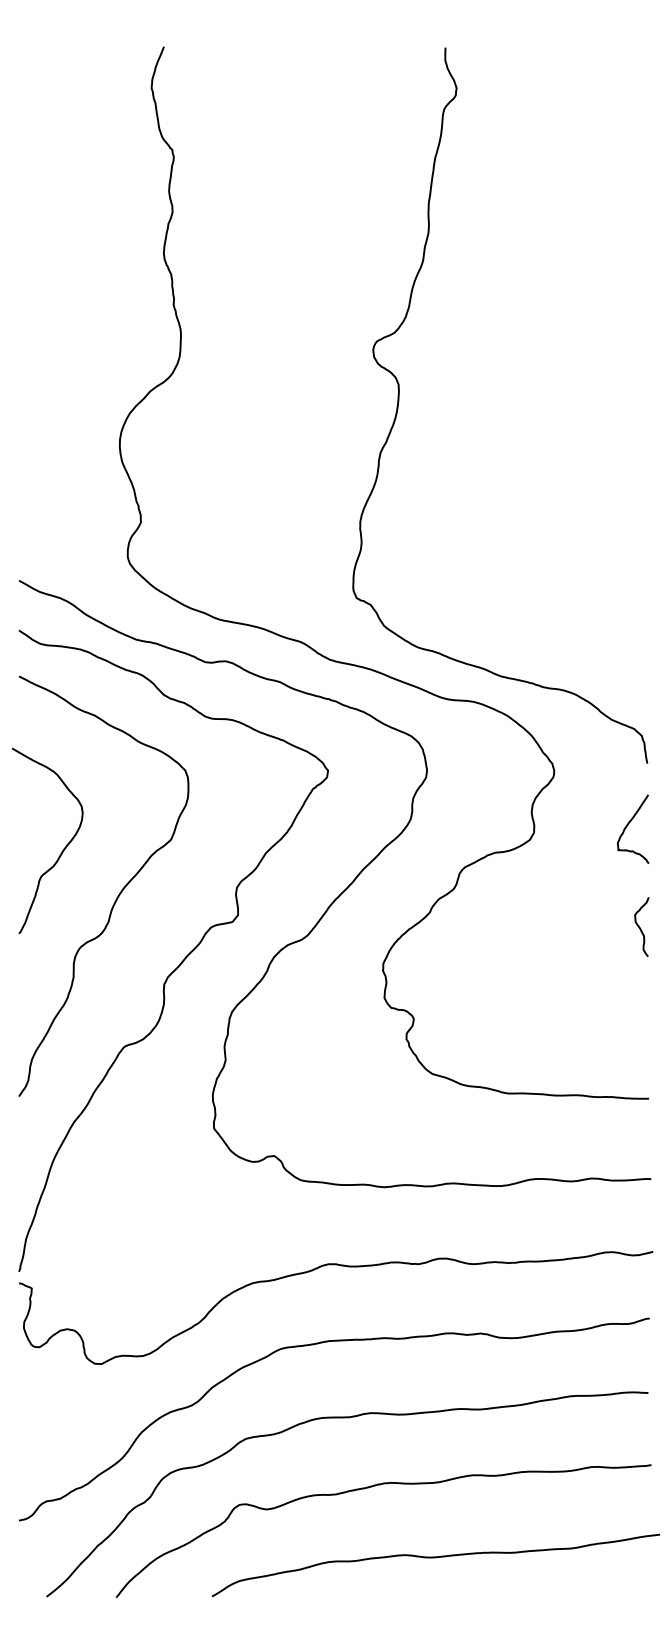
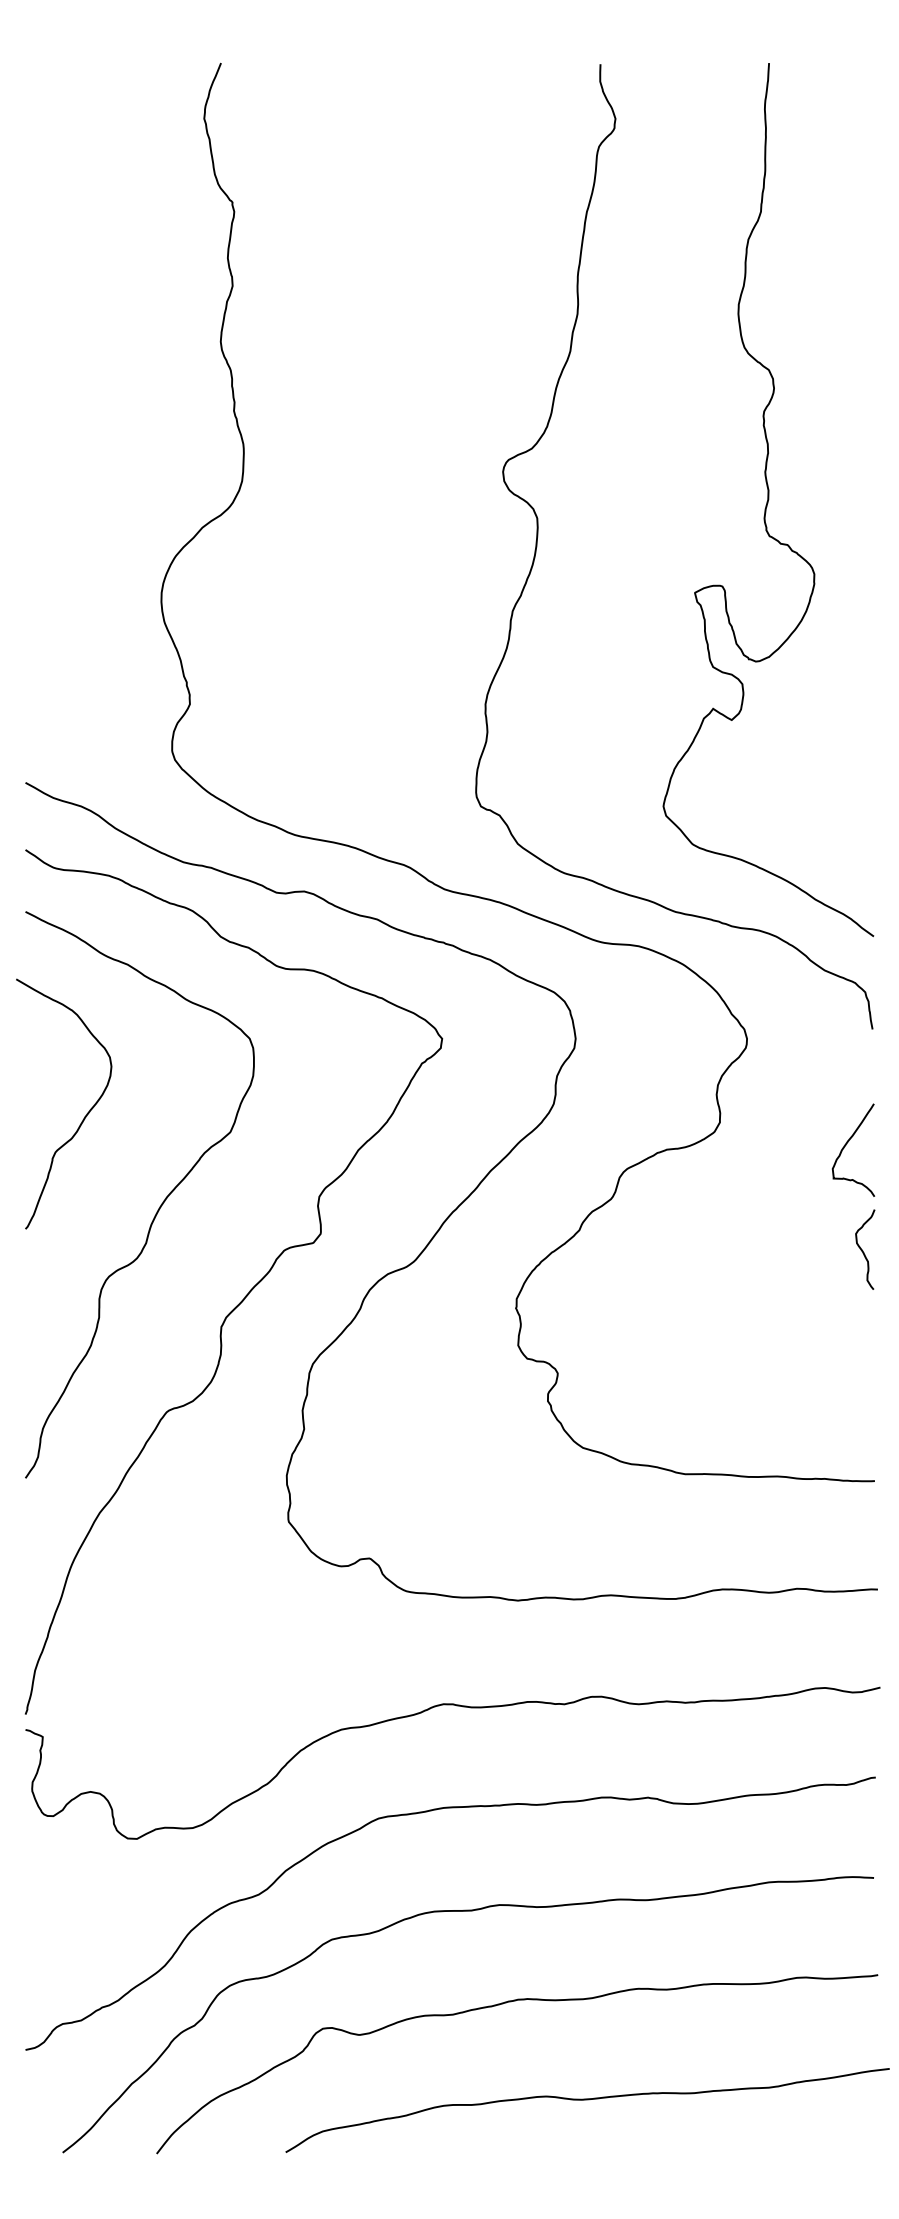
curve: (569, 370) -> (767, 499), added
curve: (628, 825) -> (847, 1145), moved
curve: (61, 851) -> (82, 1118), moved

